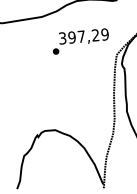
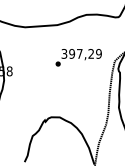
text: (80, 41) -> (78, 57), moved

